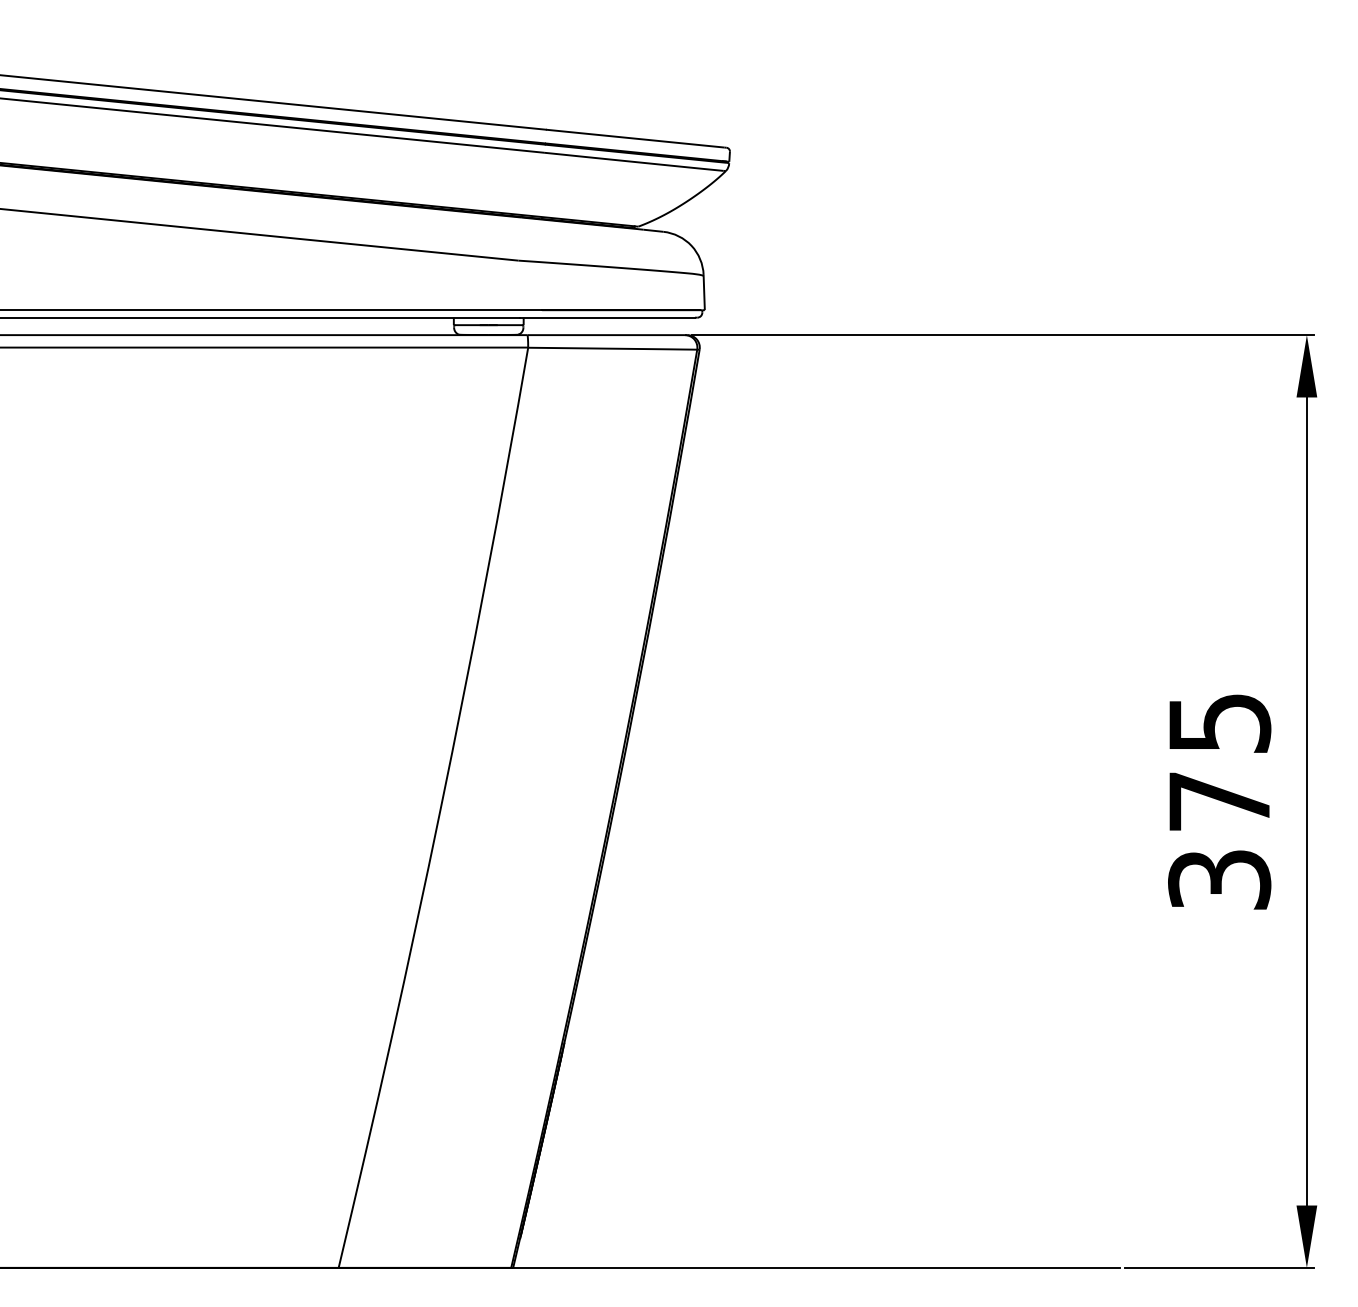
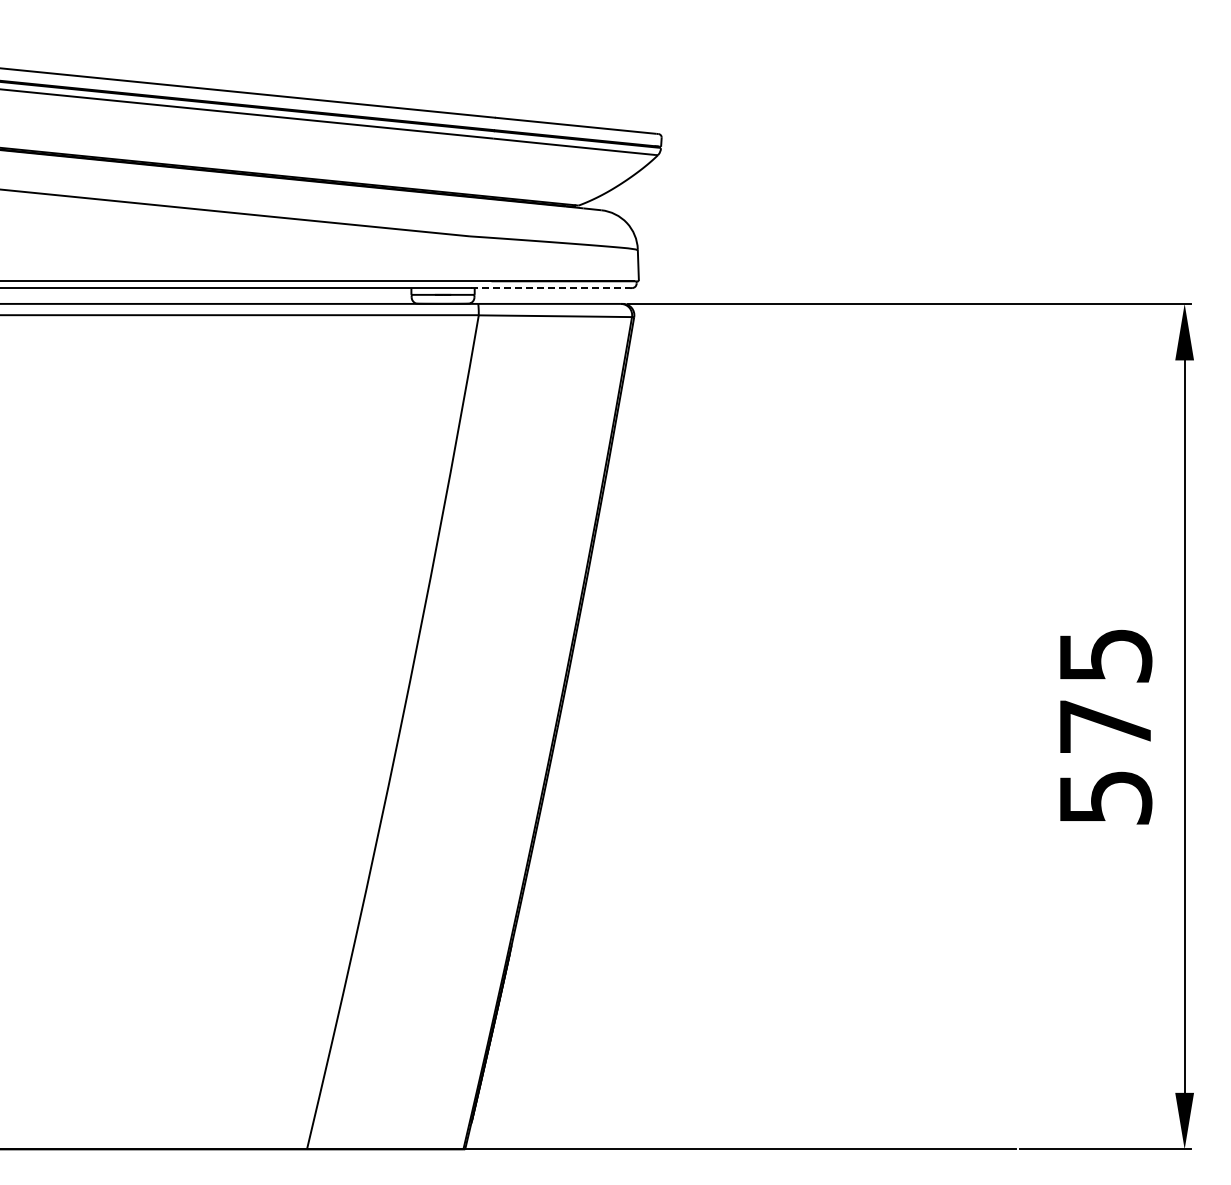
line: (608, 318) -> (551, 288), solid -> dashed
text: (1219, 879) -> (1105, 797), 375 -> 575

